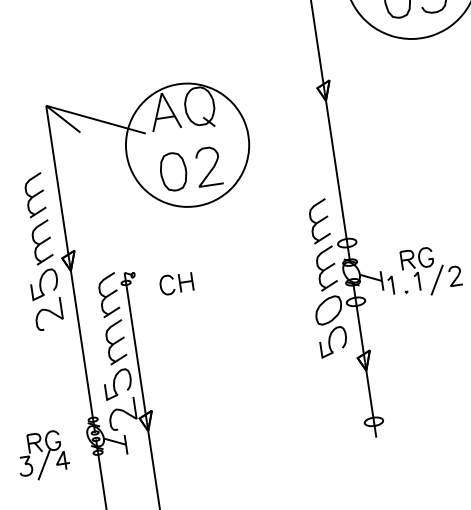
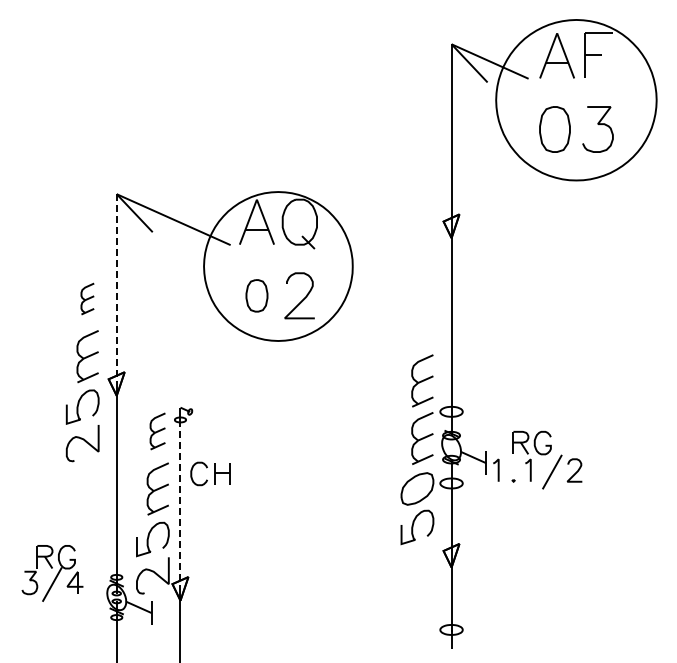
part: (173, 171) -> (256, 295), size x0.7
line: (57, 183) -> (116, 289), solid -> dashed
part: (35, 194) -> (87, 298), size x0.6
part: (176, 283) -> (210, 473), moved
part: (108, 295) -> (157, 431), size x0.7
line: (136, 353) -> (180, 505), solid -> dashed
part: (43, 455) -> (52, 573), moved

